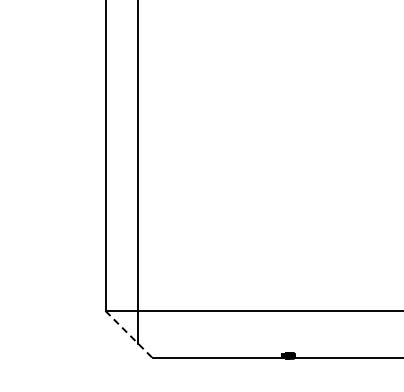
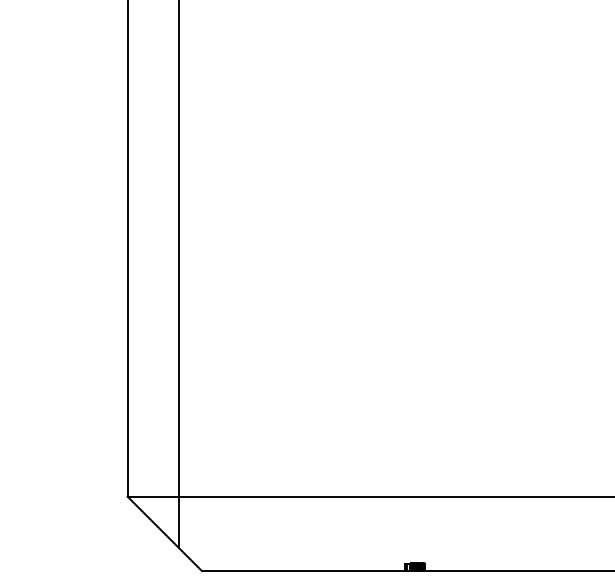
line: (129, 335) -> (165, 535), dashed -> solid

